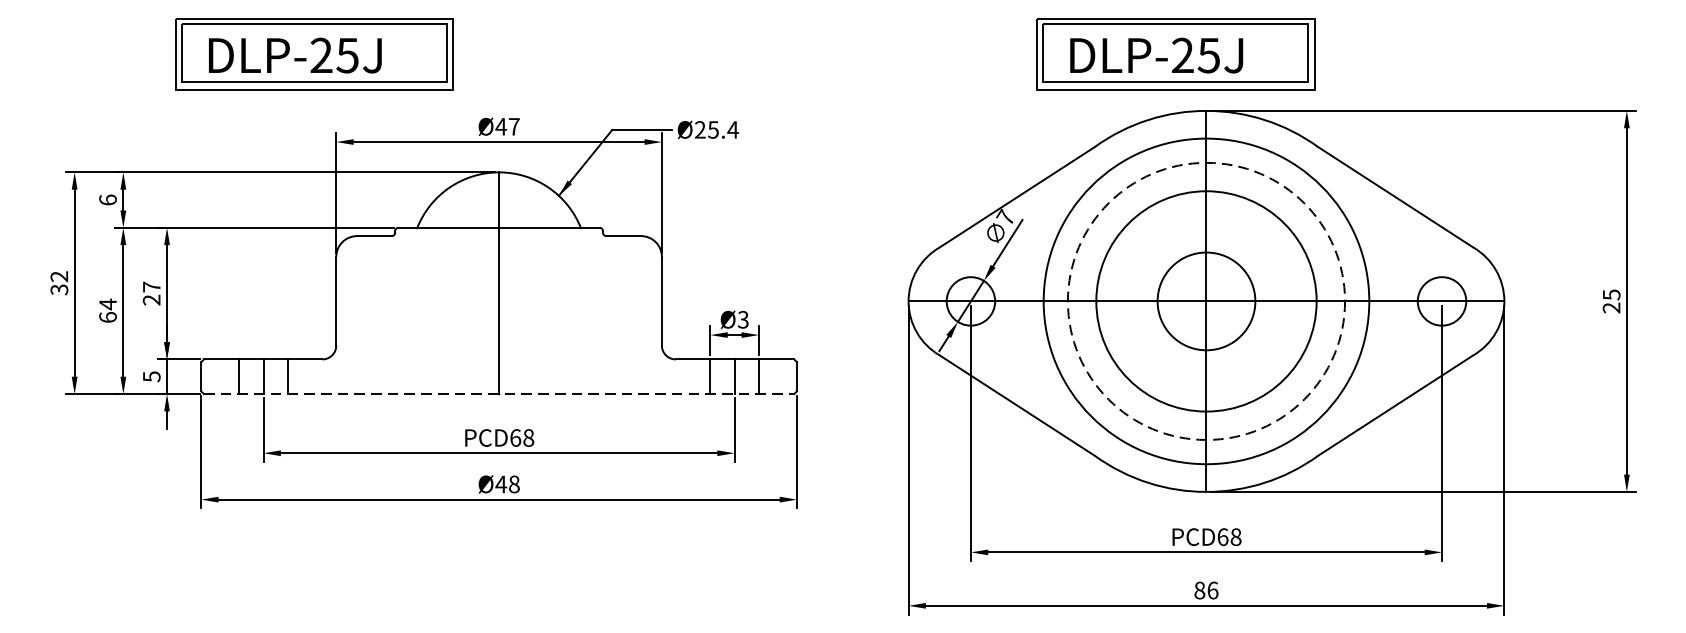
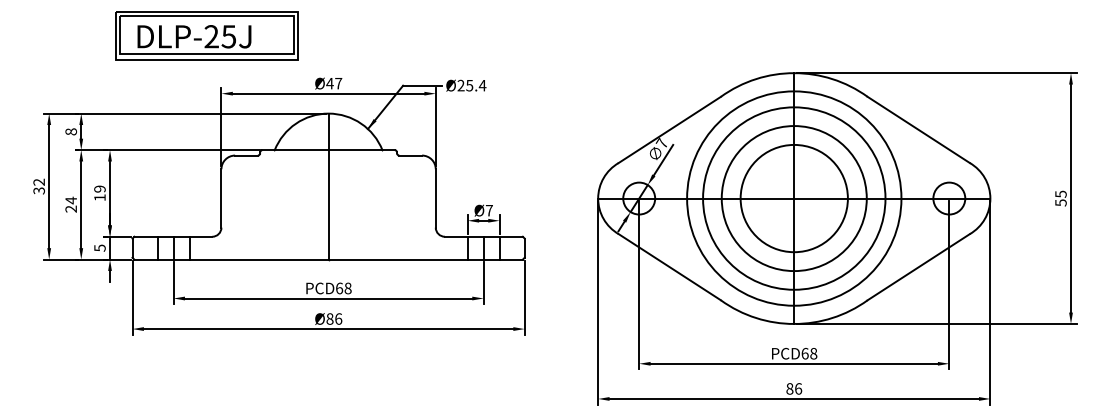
part: (1174, 53) -> (773, 35), removed
text: (106, 199) -> (70, 131), 6 -> 8
text: (151, 293) -> (99, 193), 27 -> 19
circle: (1205, 301) -> (793, 198), size x1.67
circle: (1206, 301) -> (794, 198), dashed -> solid
text: (1610, 307) -> (1060, 202), 25 -> 55
text: (106, 316) -> (70, 208), 64 -> 24
text: (743, 319) -> (489, 210), Ø3 -> Ø7
line: (500, 393) -> (329, 259), dashed -> solid
text: (508, 483) -> (334, 318), Ø48 -> Ø86

